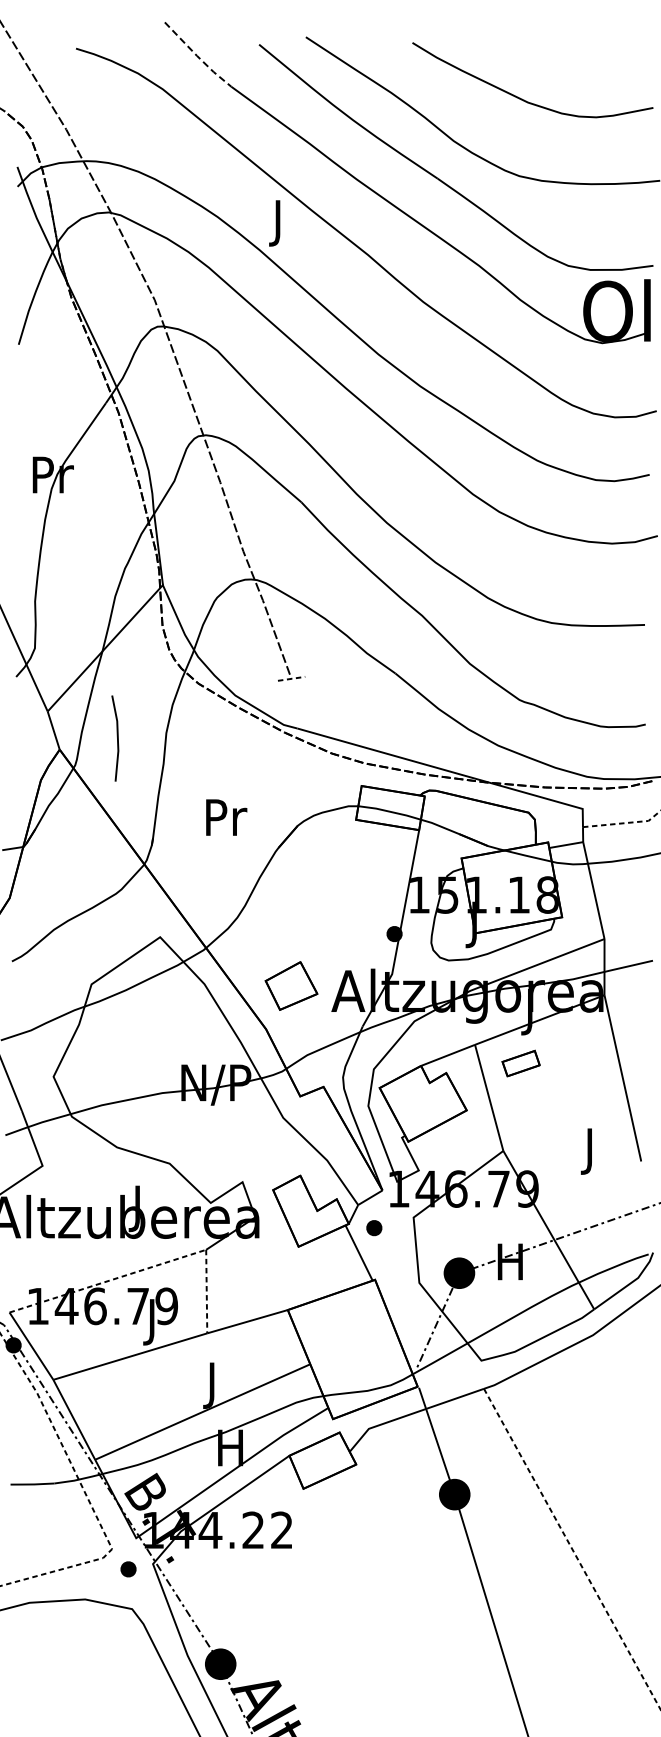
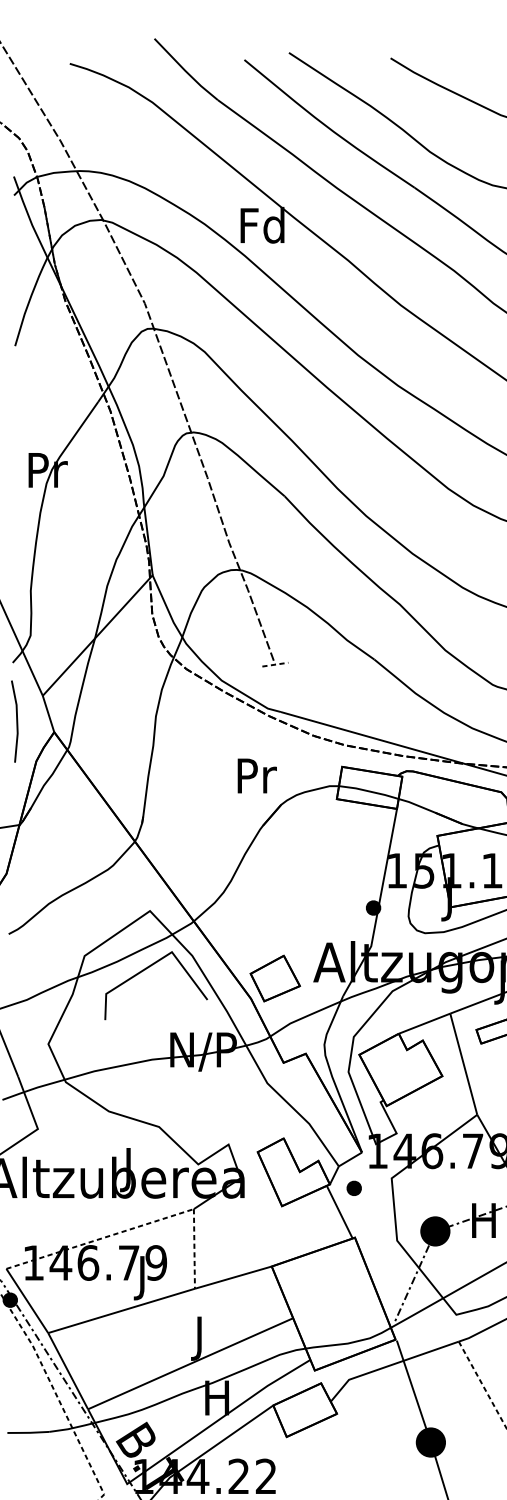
line: (197, 56) -> (185, 71), dashed -> solid
text: (278, 222) -> (262, 229), J -> Fd
line: (117, 738) -> (16, 721), moved
text: (226, 817) -> (257, 775), moved
part: (291, 985) -> (275, 978), moved
line: (155, 999) -> (145, 970), added

